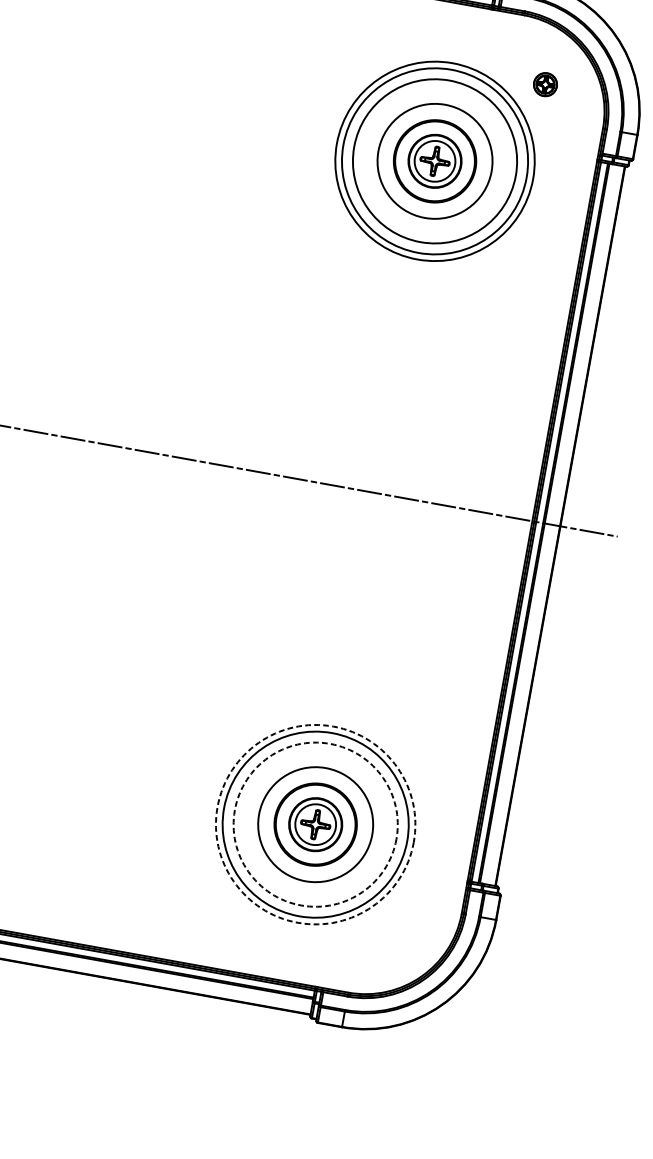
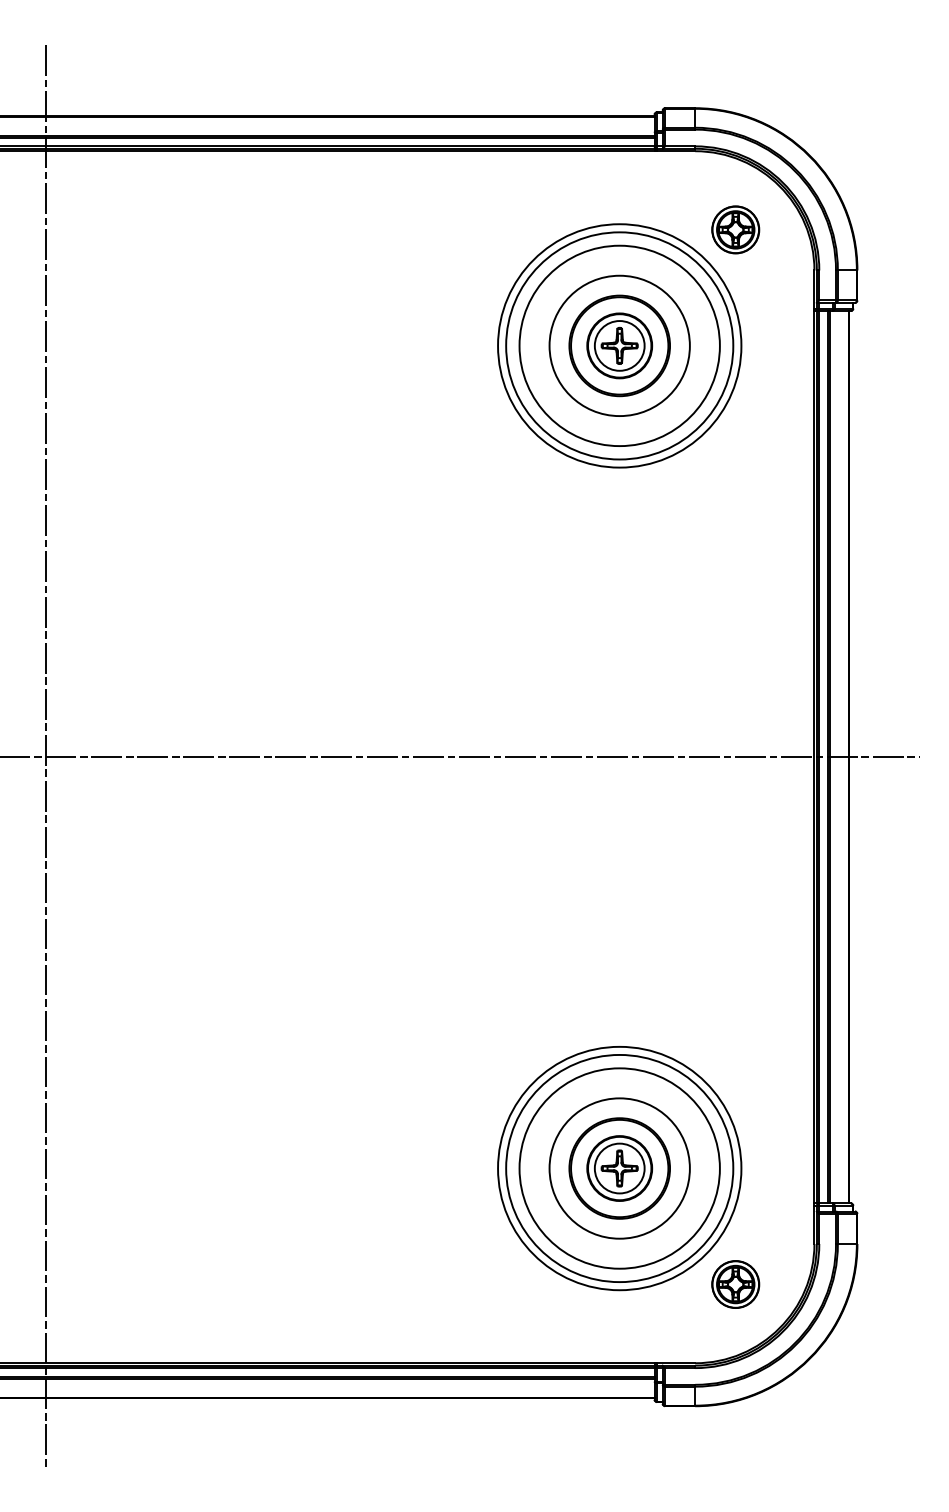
part: (545, 84) -> (735, 229), size x1.67
circle: (315, 824) -> (619, 1168), dashed -> solid
circle: (315, 824) -> (619, 1168), dashed -> solid
part: (392, 934) -> (735, 1284), added

